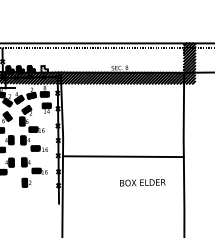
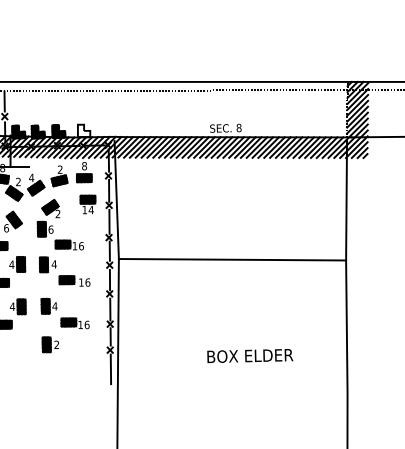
line: (123, 156) -> (232, 259), moved
text: (142, 182) -> (249, 355), moved

